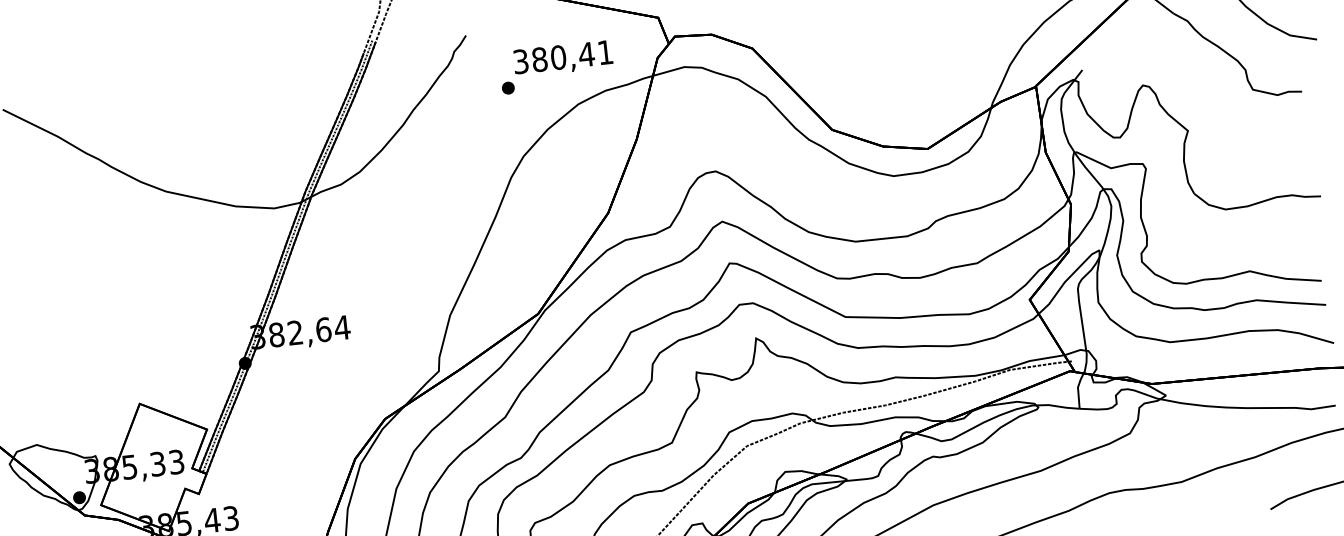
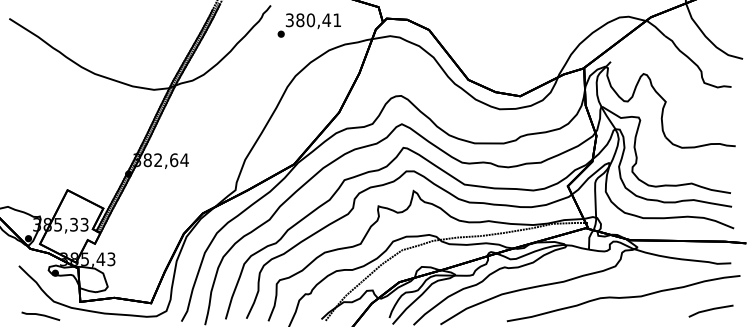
text: (555, 67) -> (308, 25), moved

